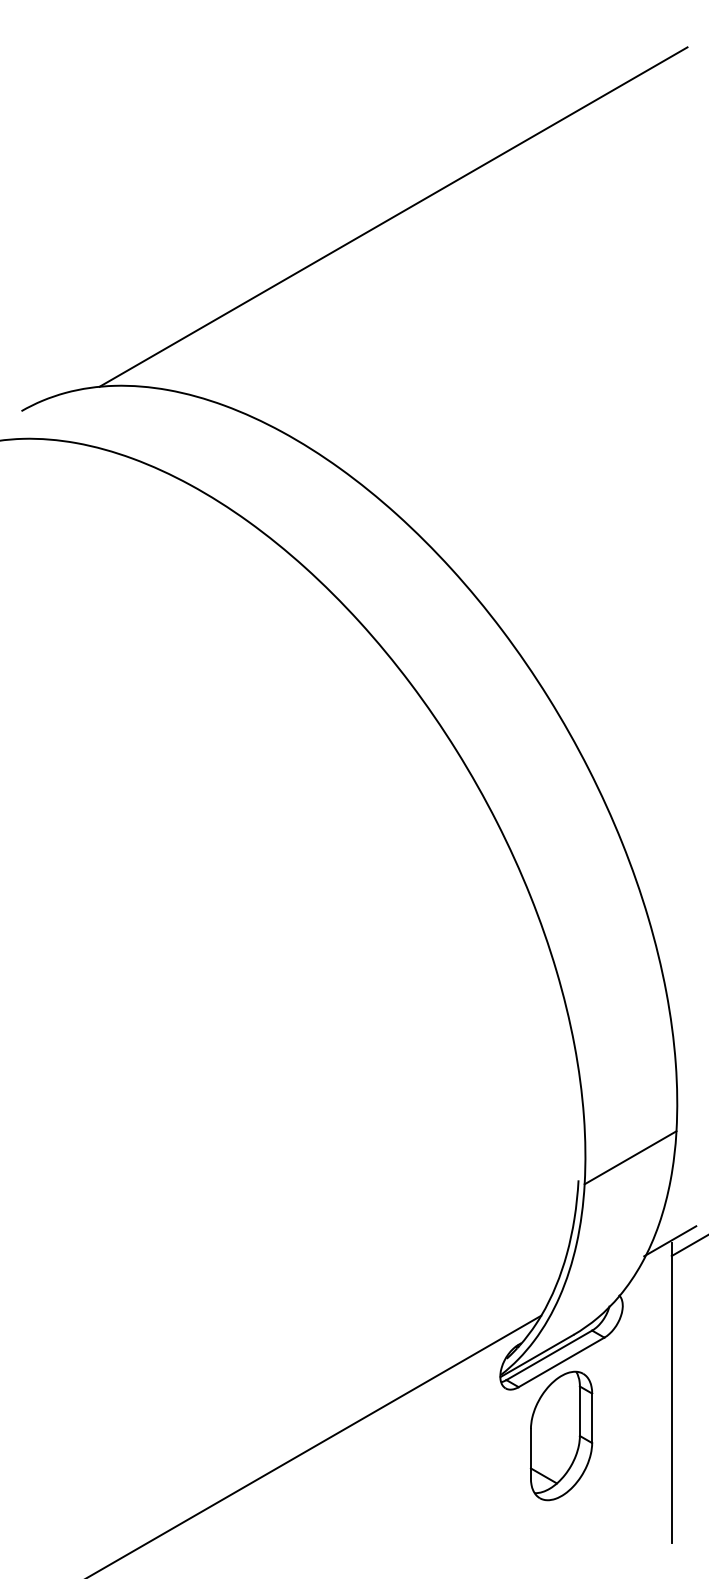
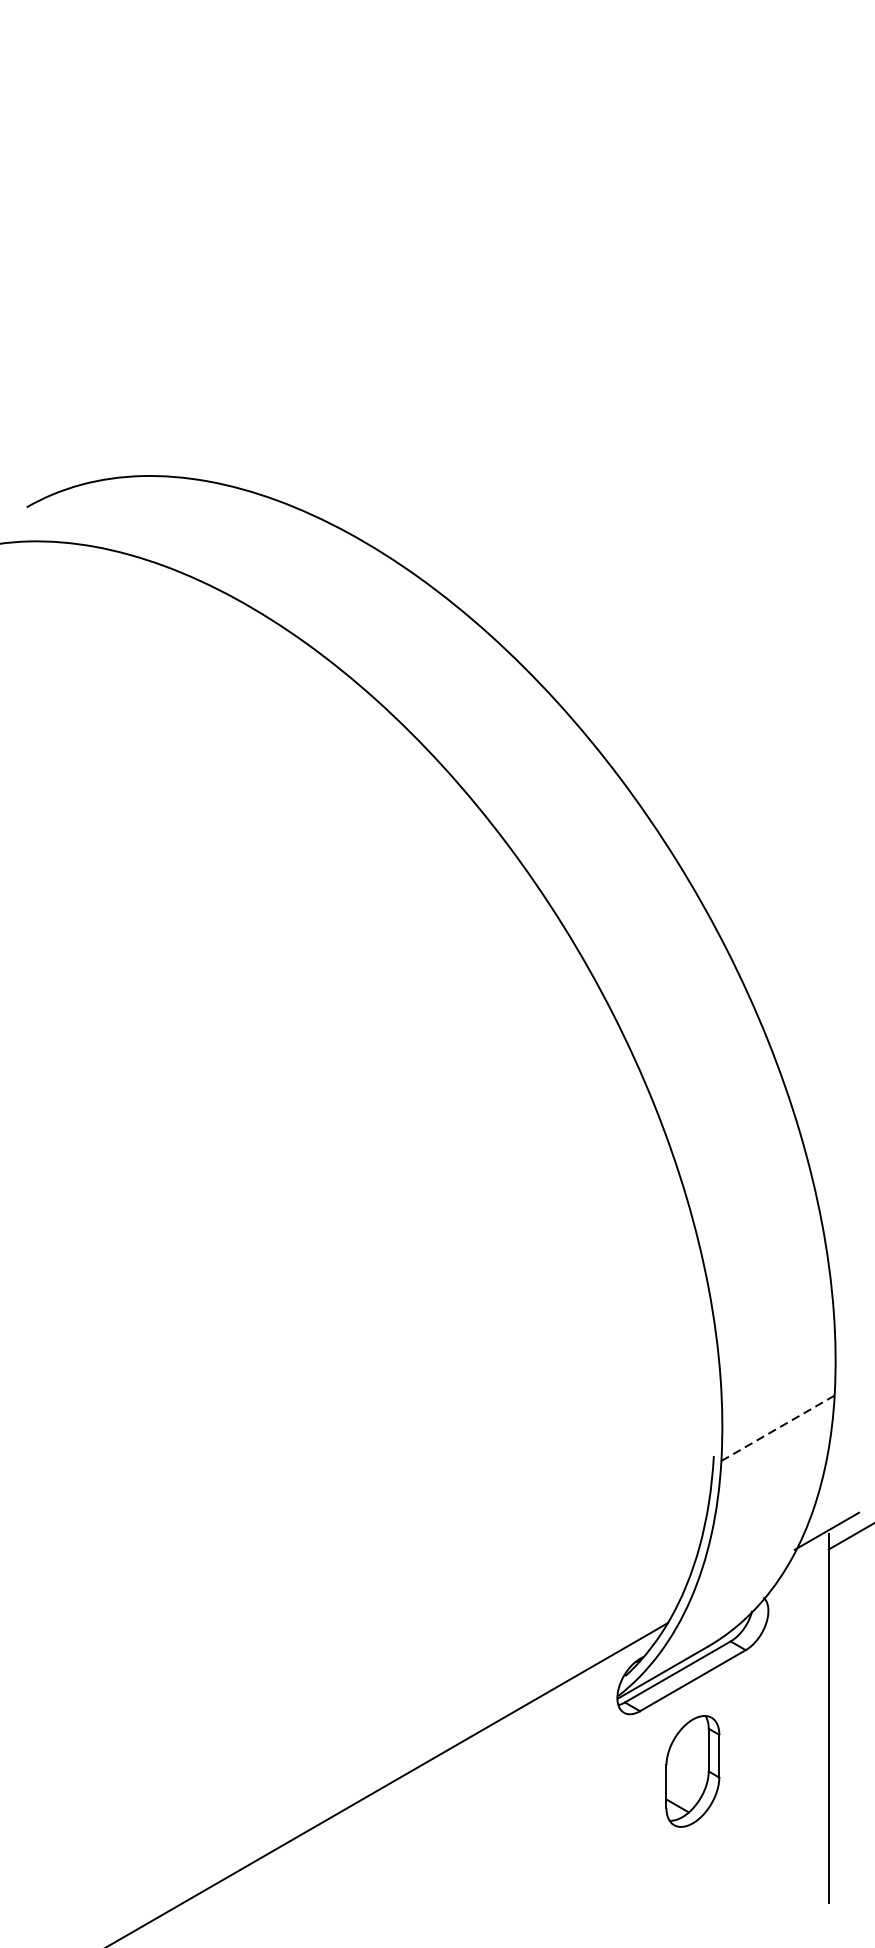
line: (393, 216) -> (485, 267), removed
line: (631, 1157) -> (779, 1427), solid -> dashed
part: (561, 1435) -> (692, 1770), size x0.7

